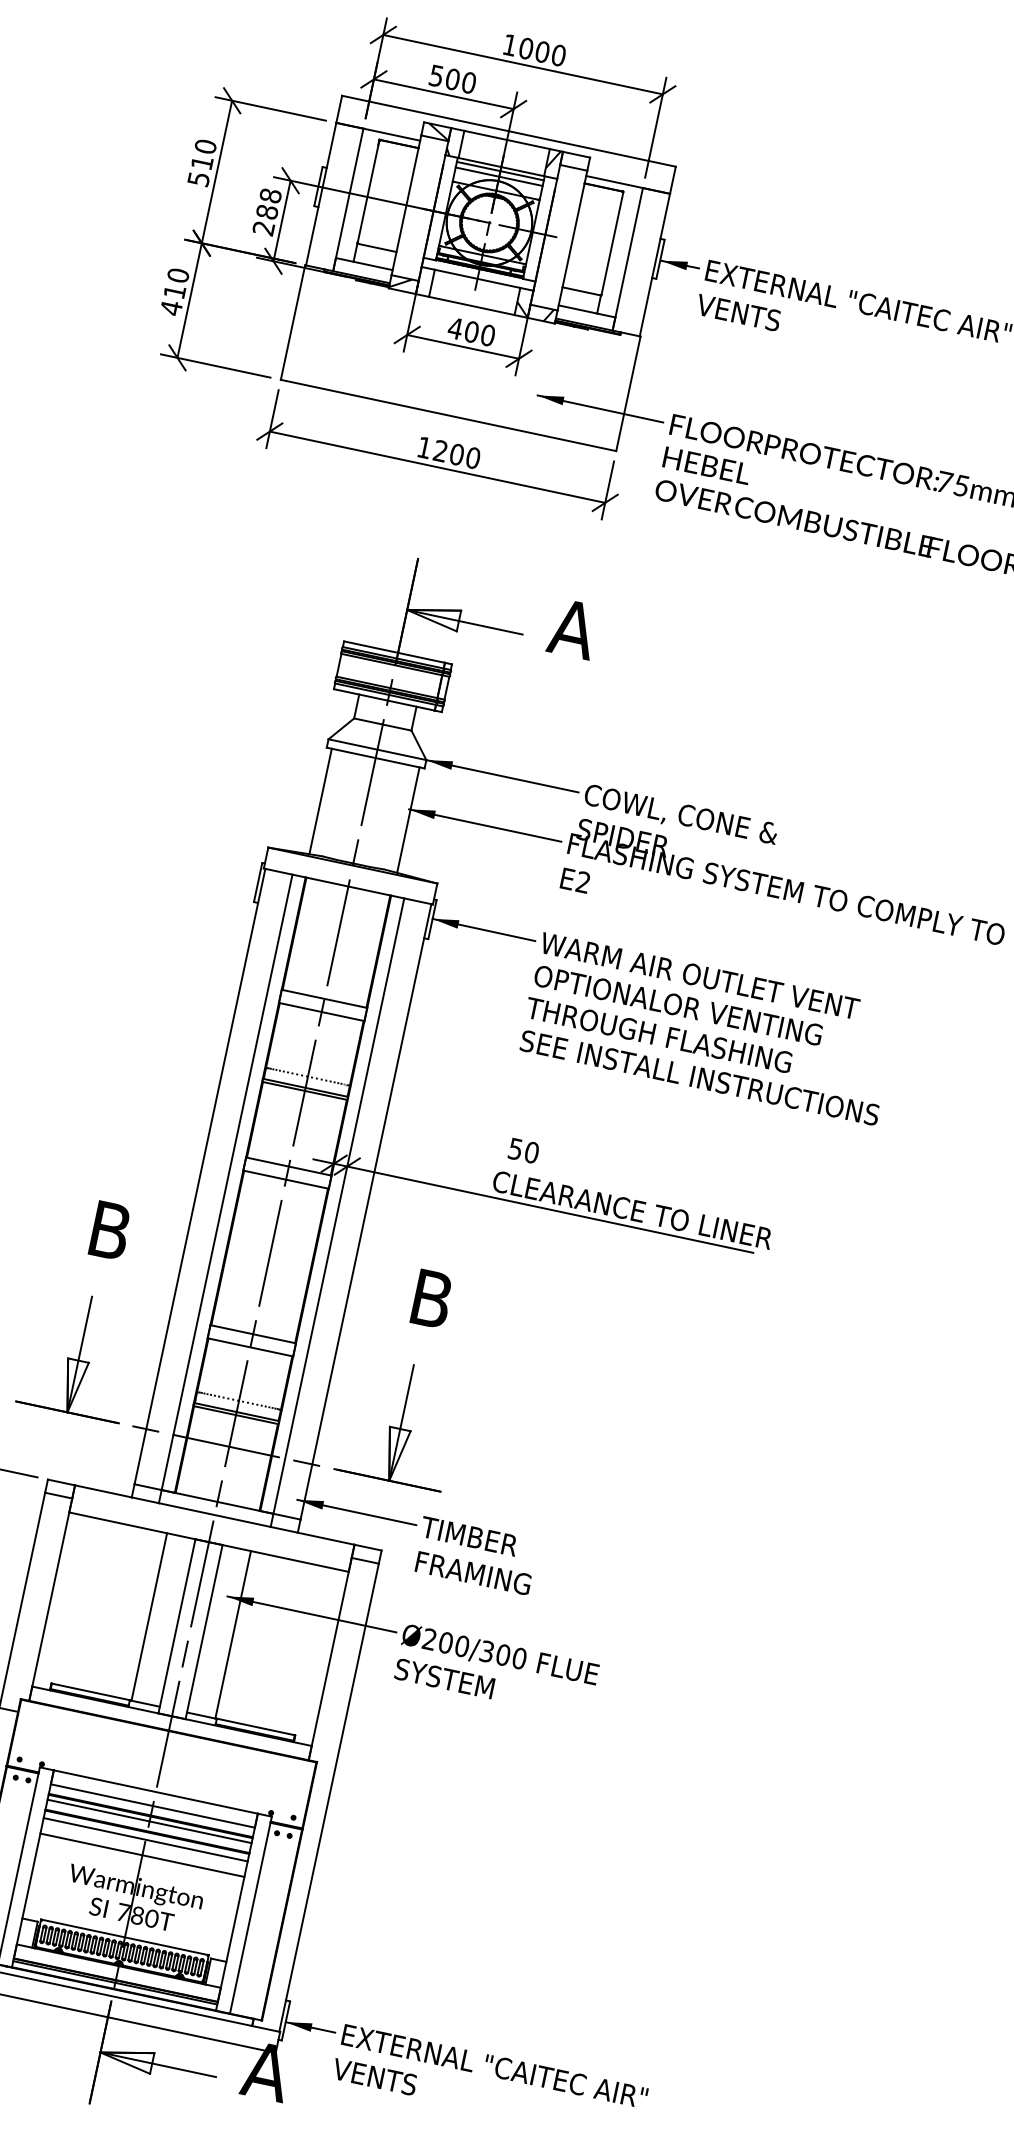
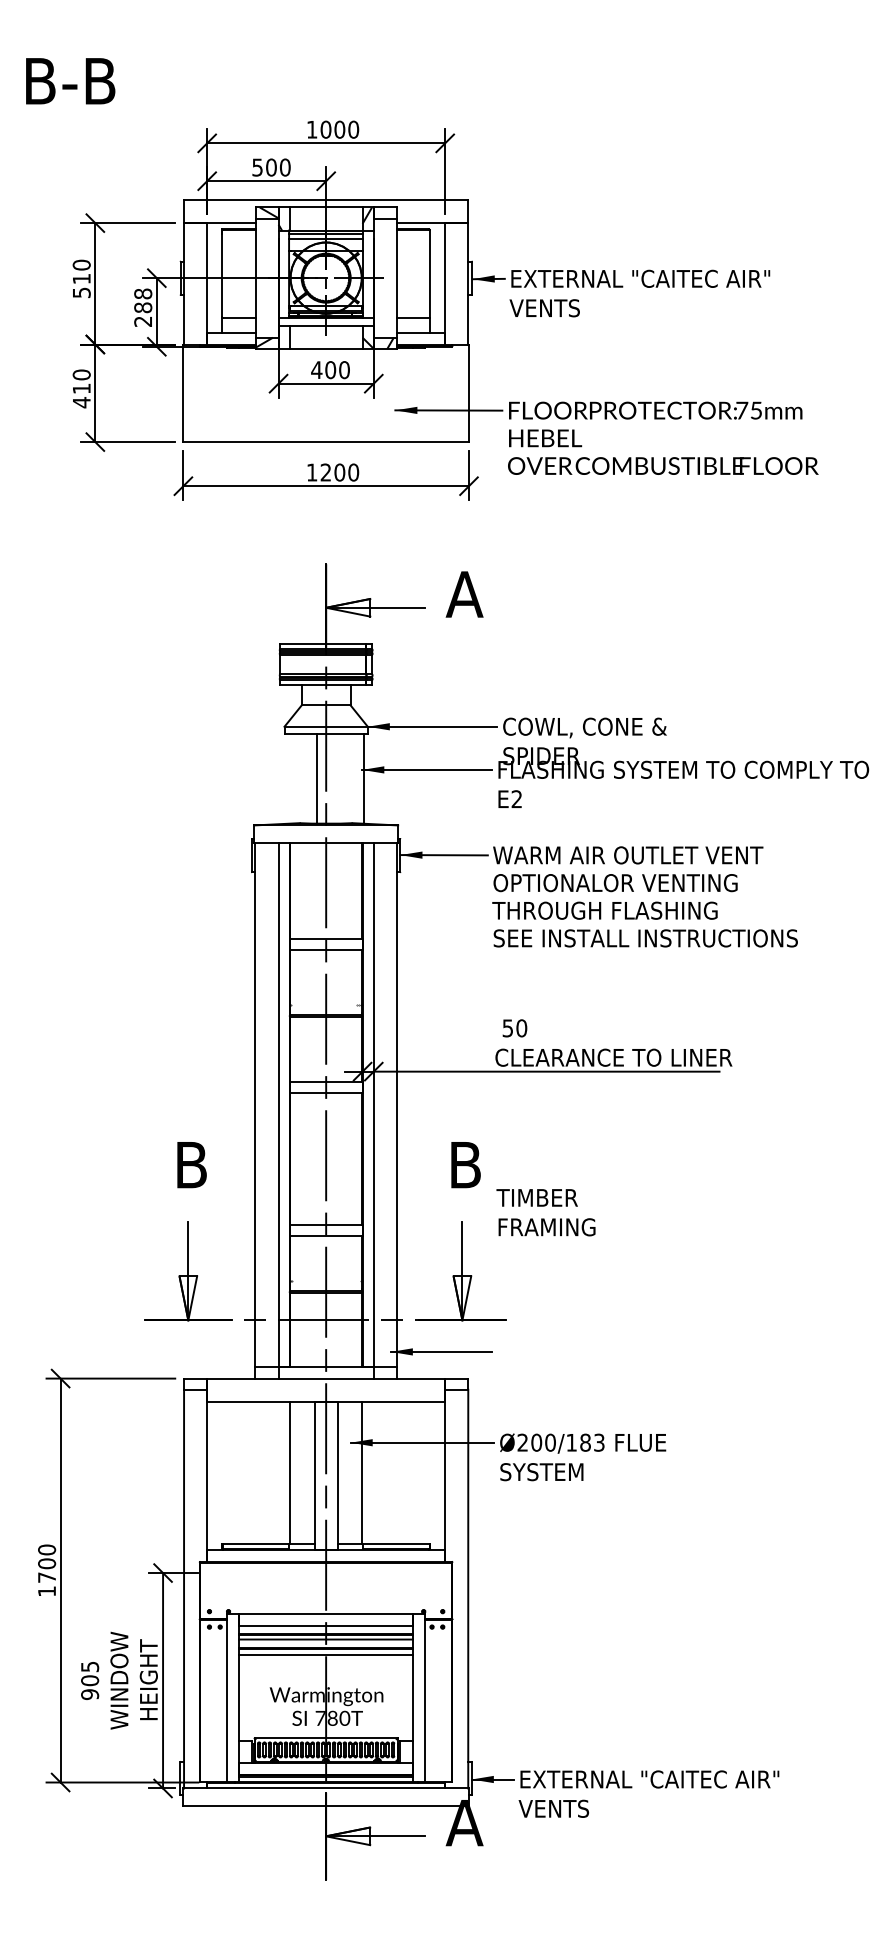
line: (320, 801) -> (316, 778), moved
text: (475, 1555) -> (545, 1212), moved
text: (503, 1654) -> (585, 1442), Ø200/300 -> Ø200/183
line: (142, 1855) -> (326, 1668), removed

